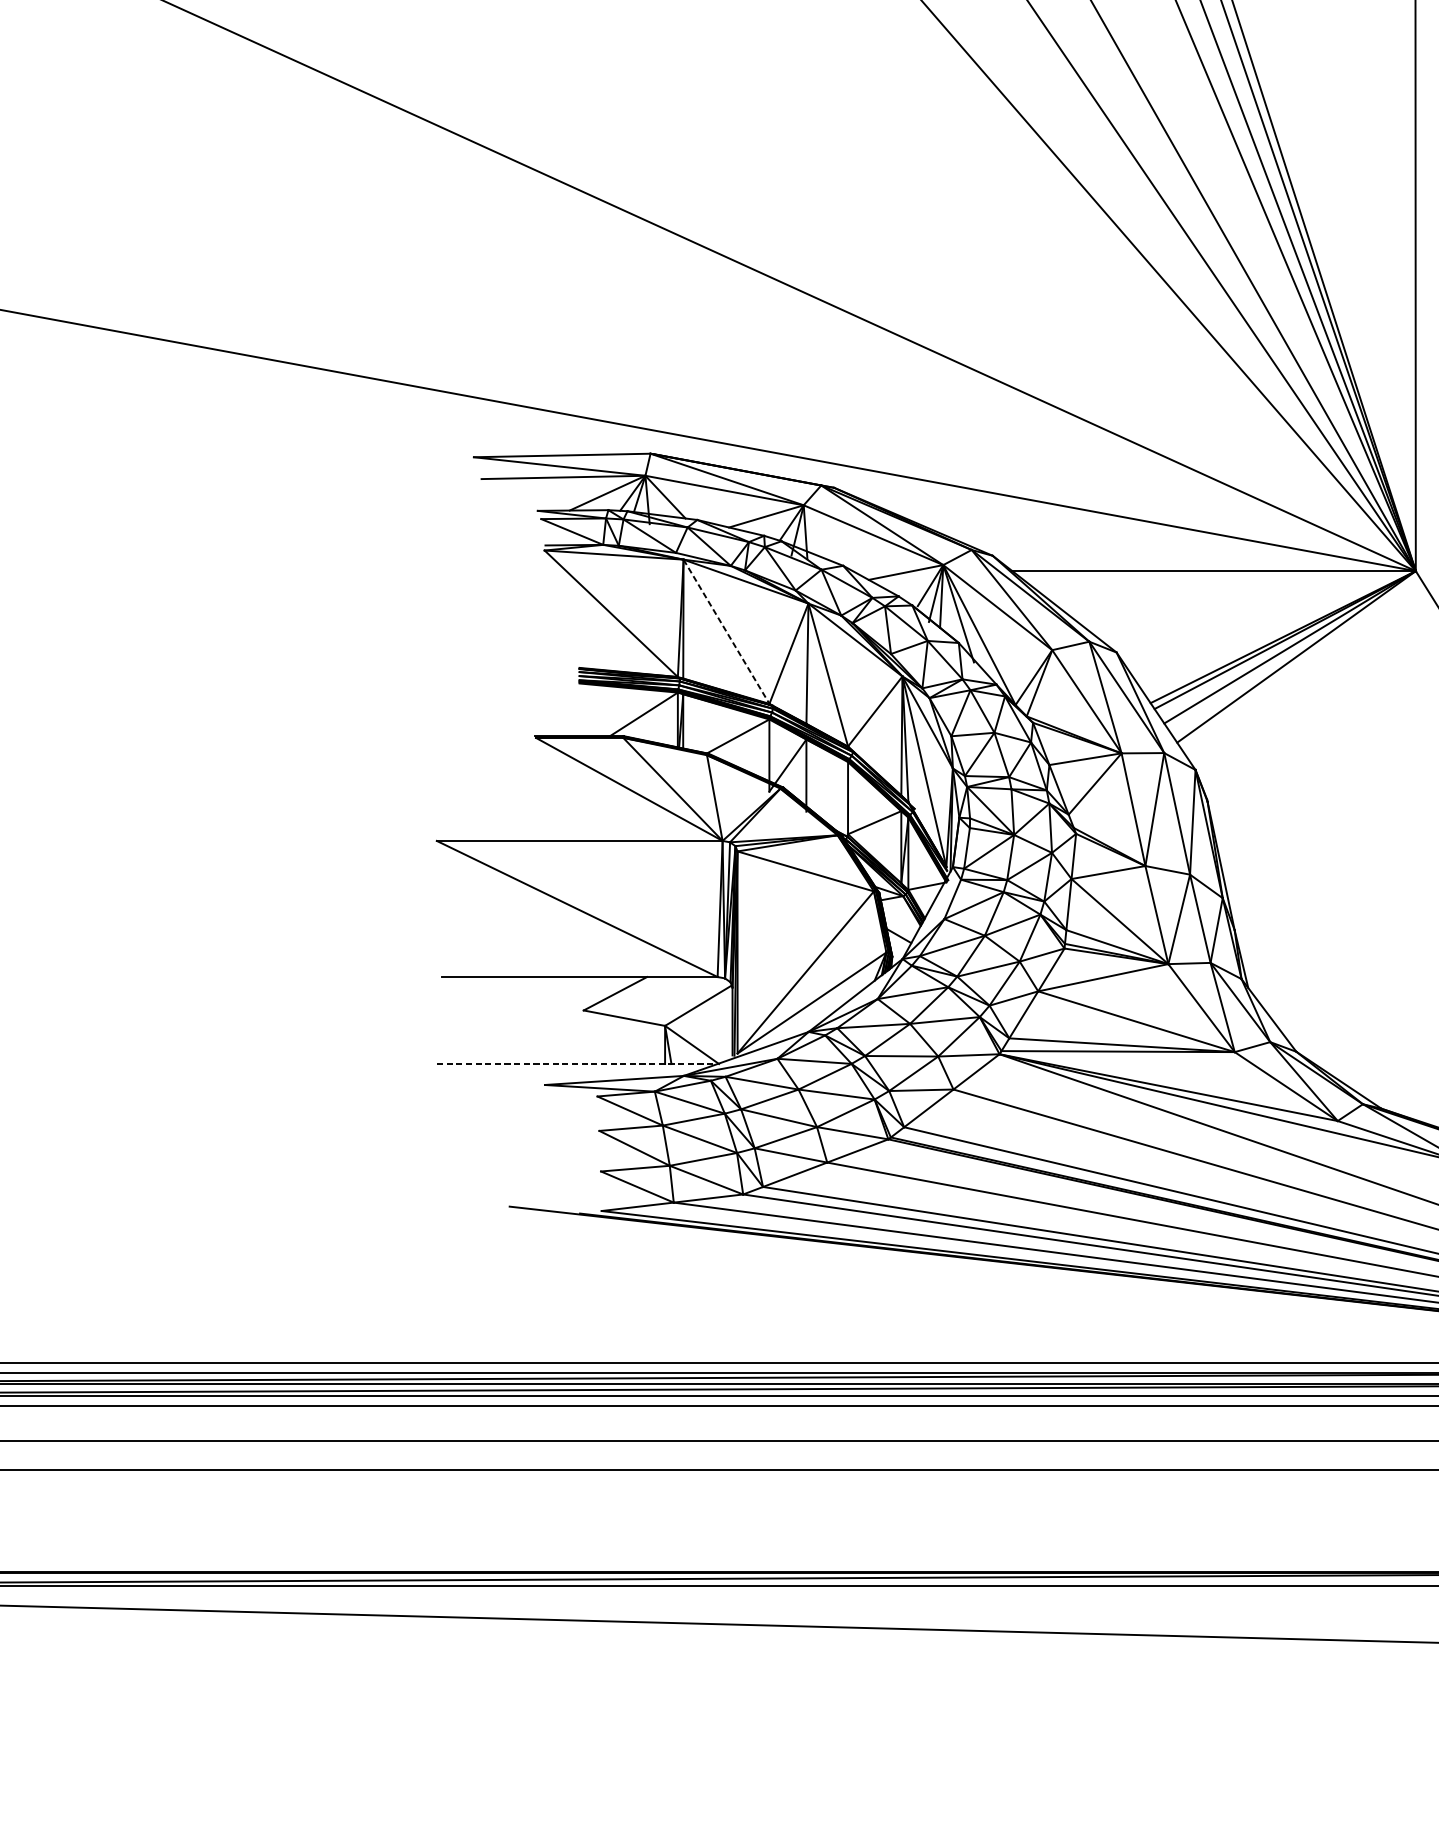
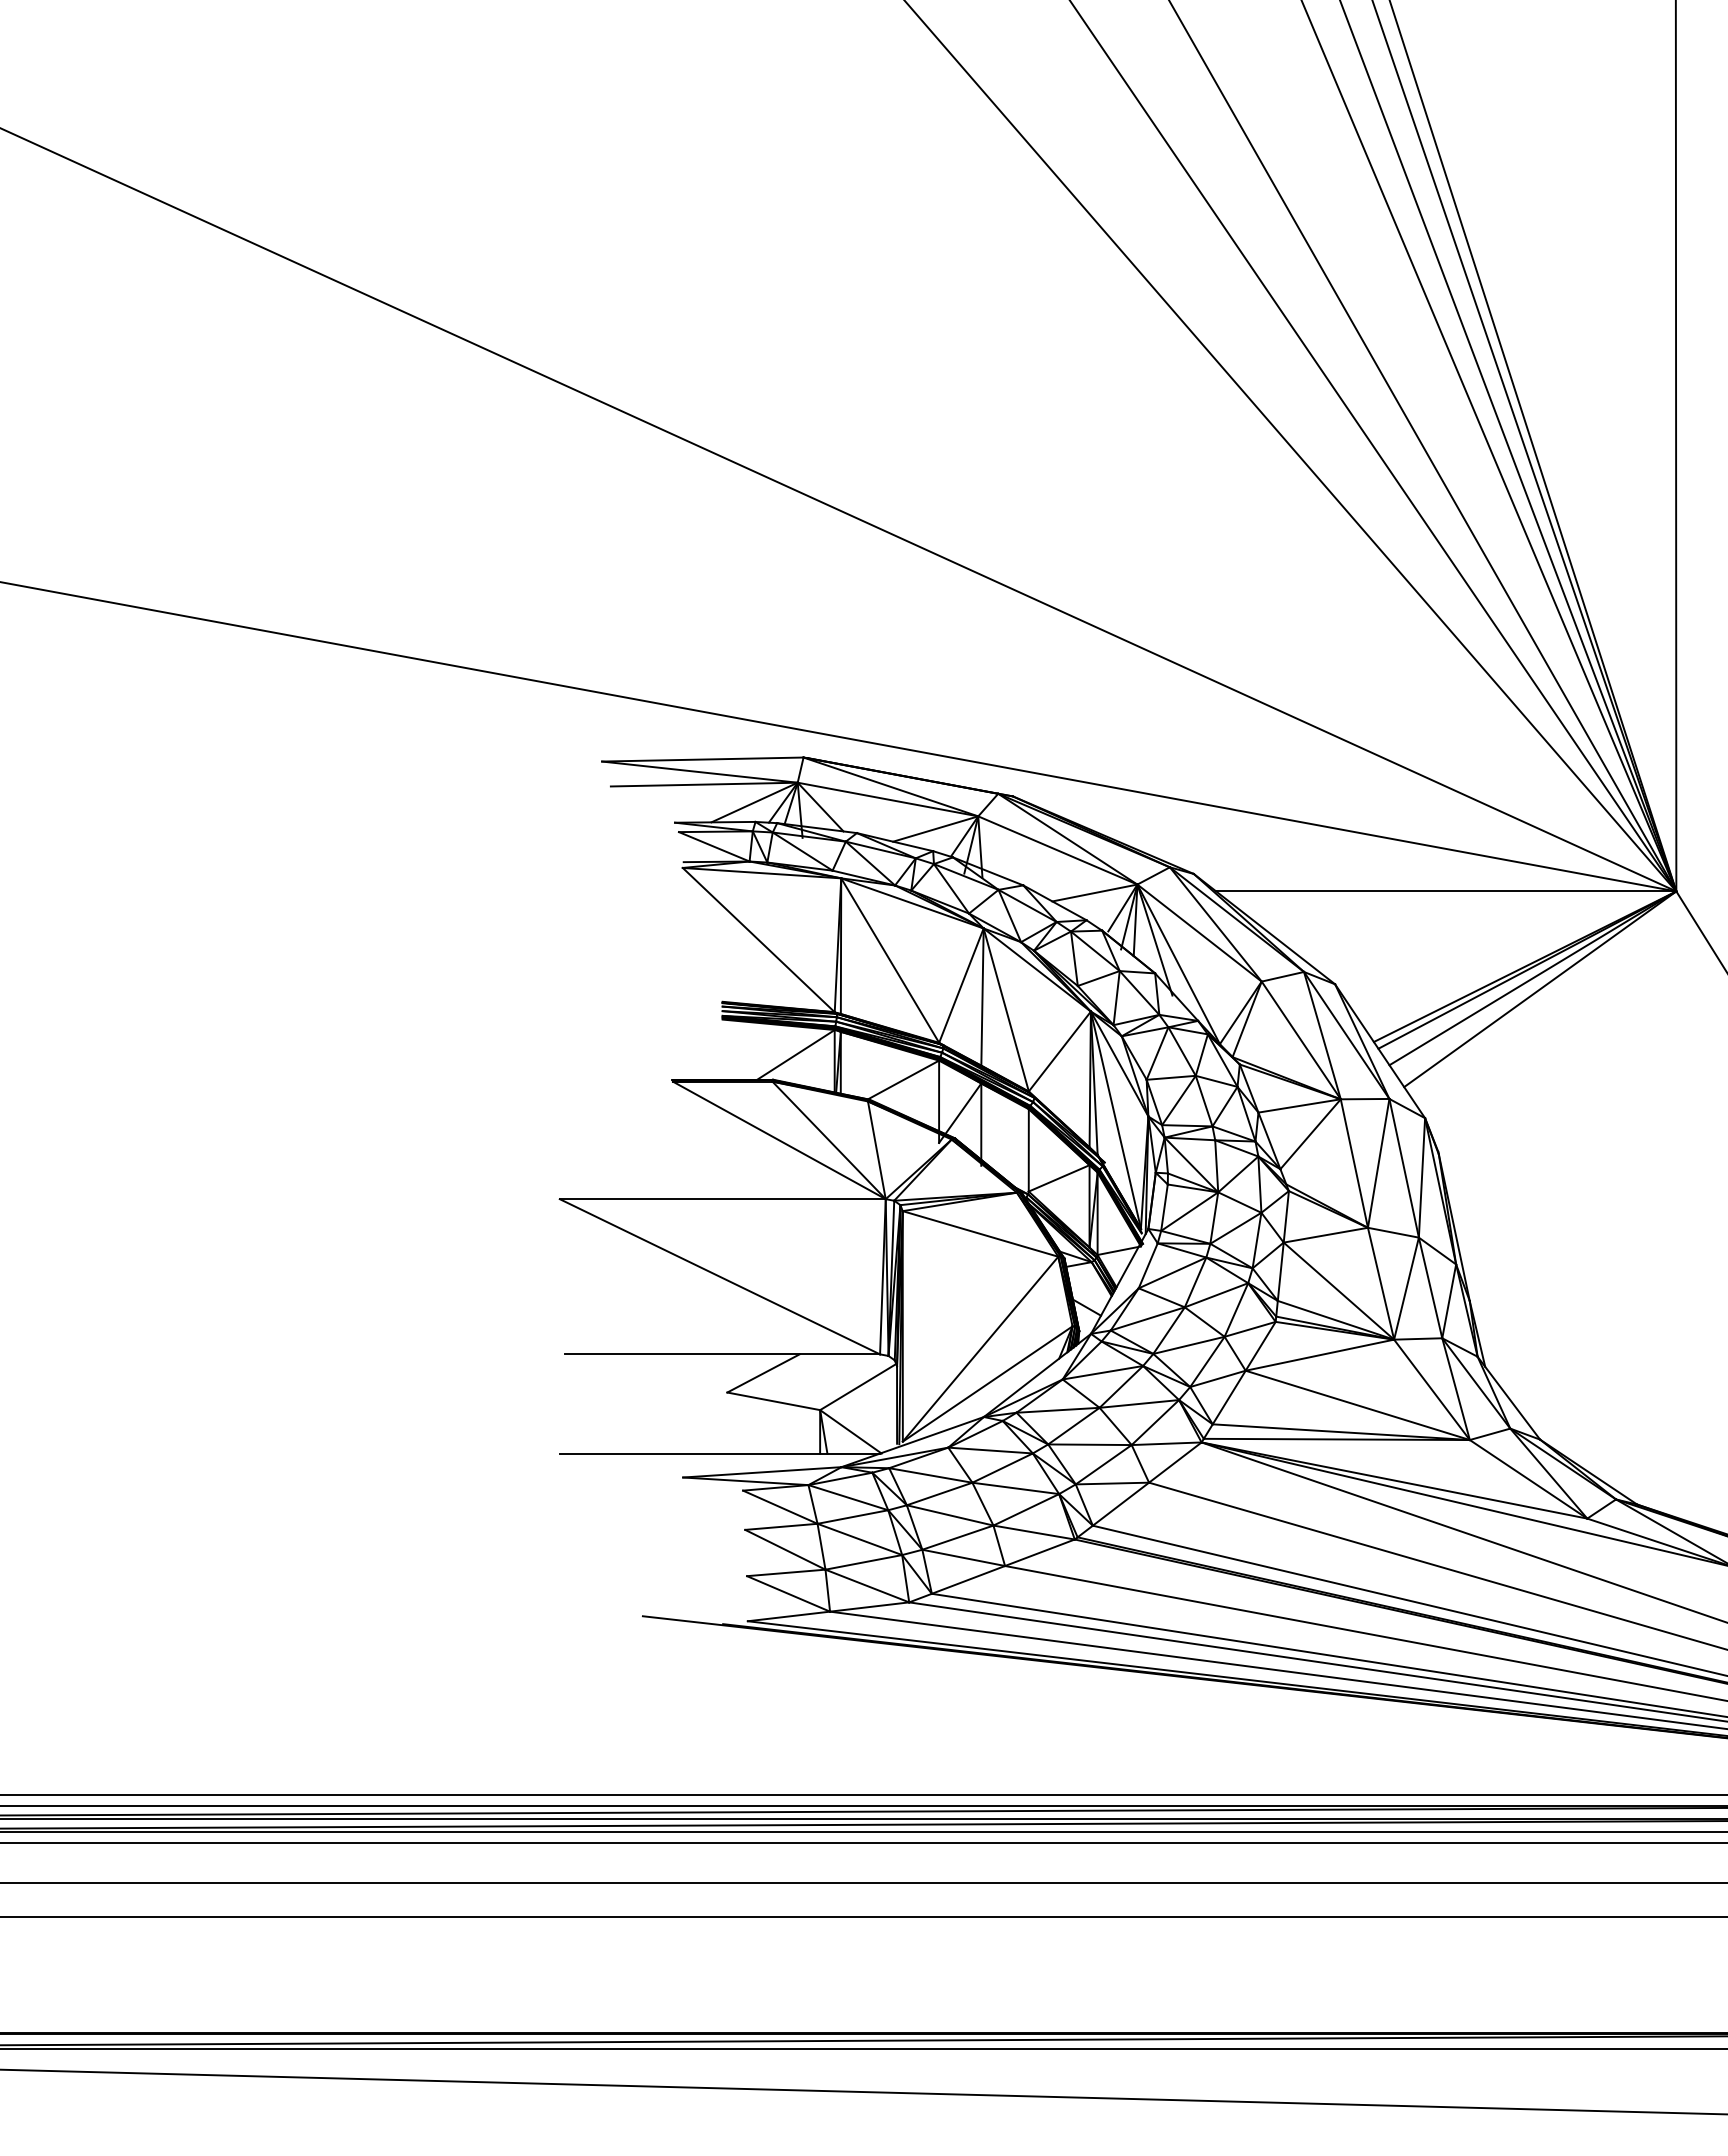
line: (726, 631) -> (890, 960), dashed -> solid
line: (577, 1063) -> (720, 1453), dashed -> solid

